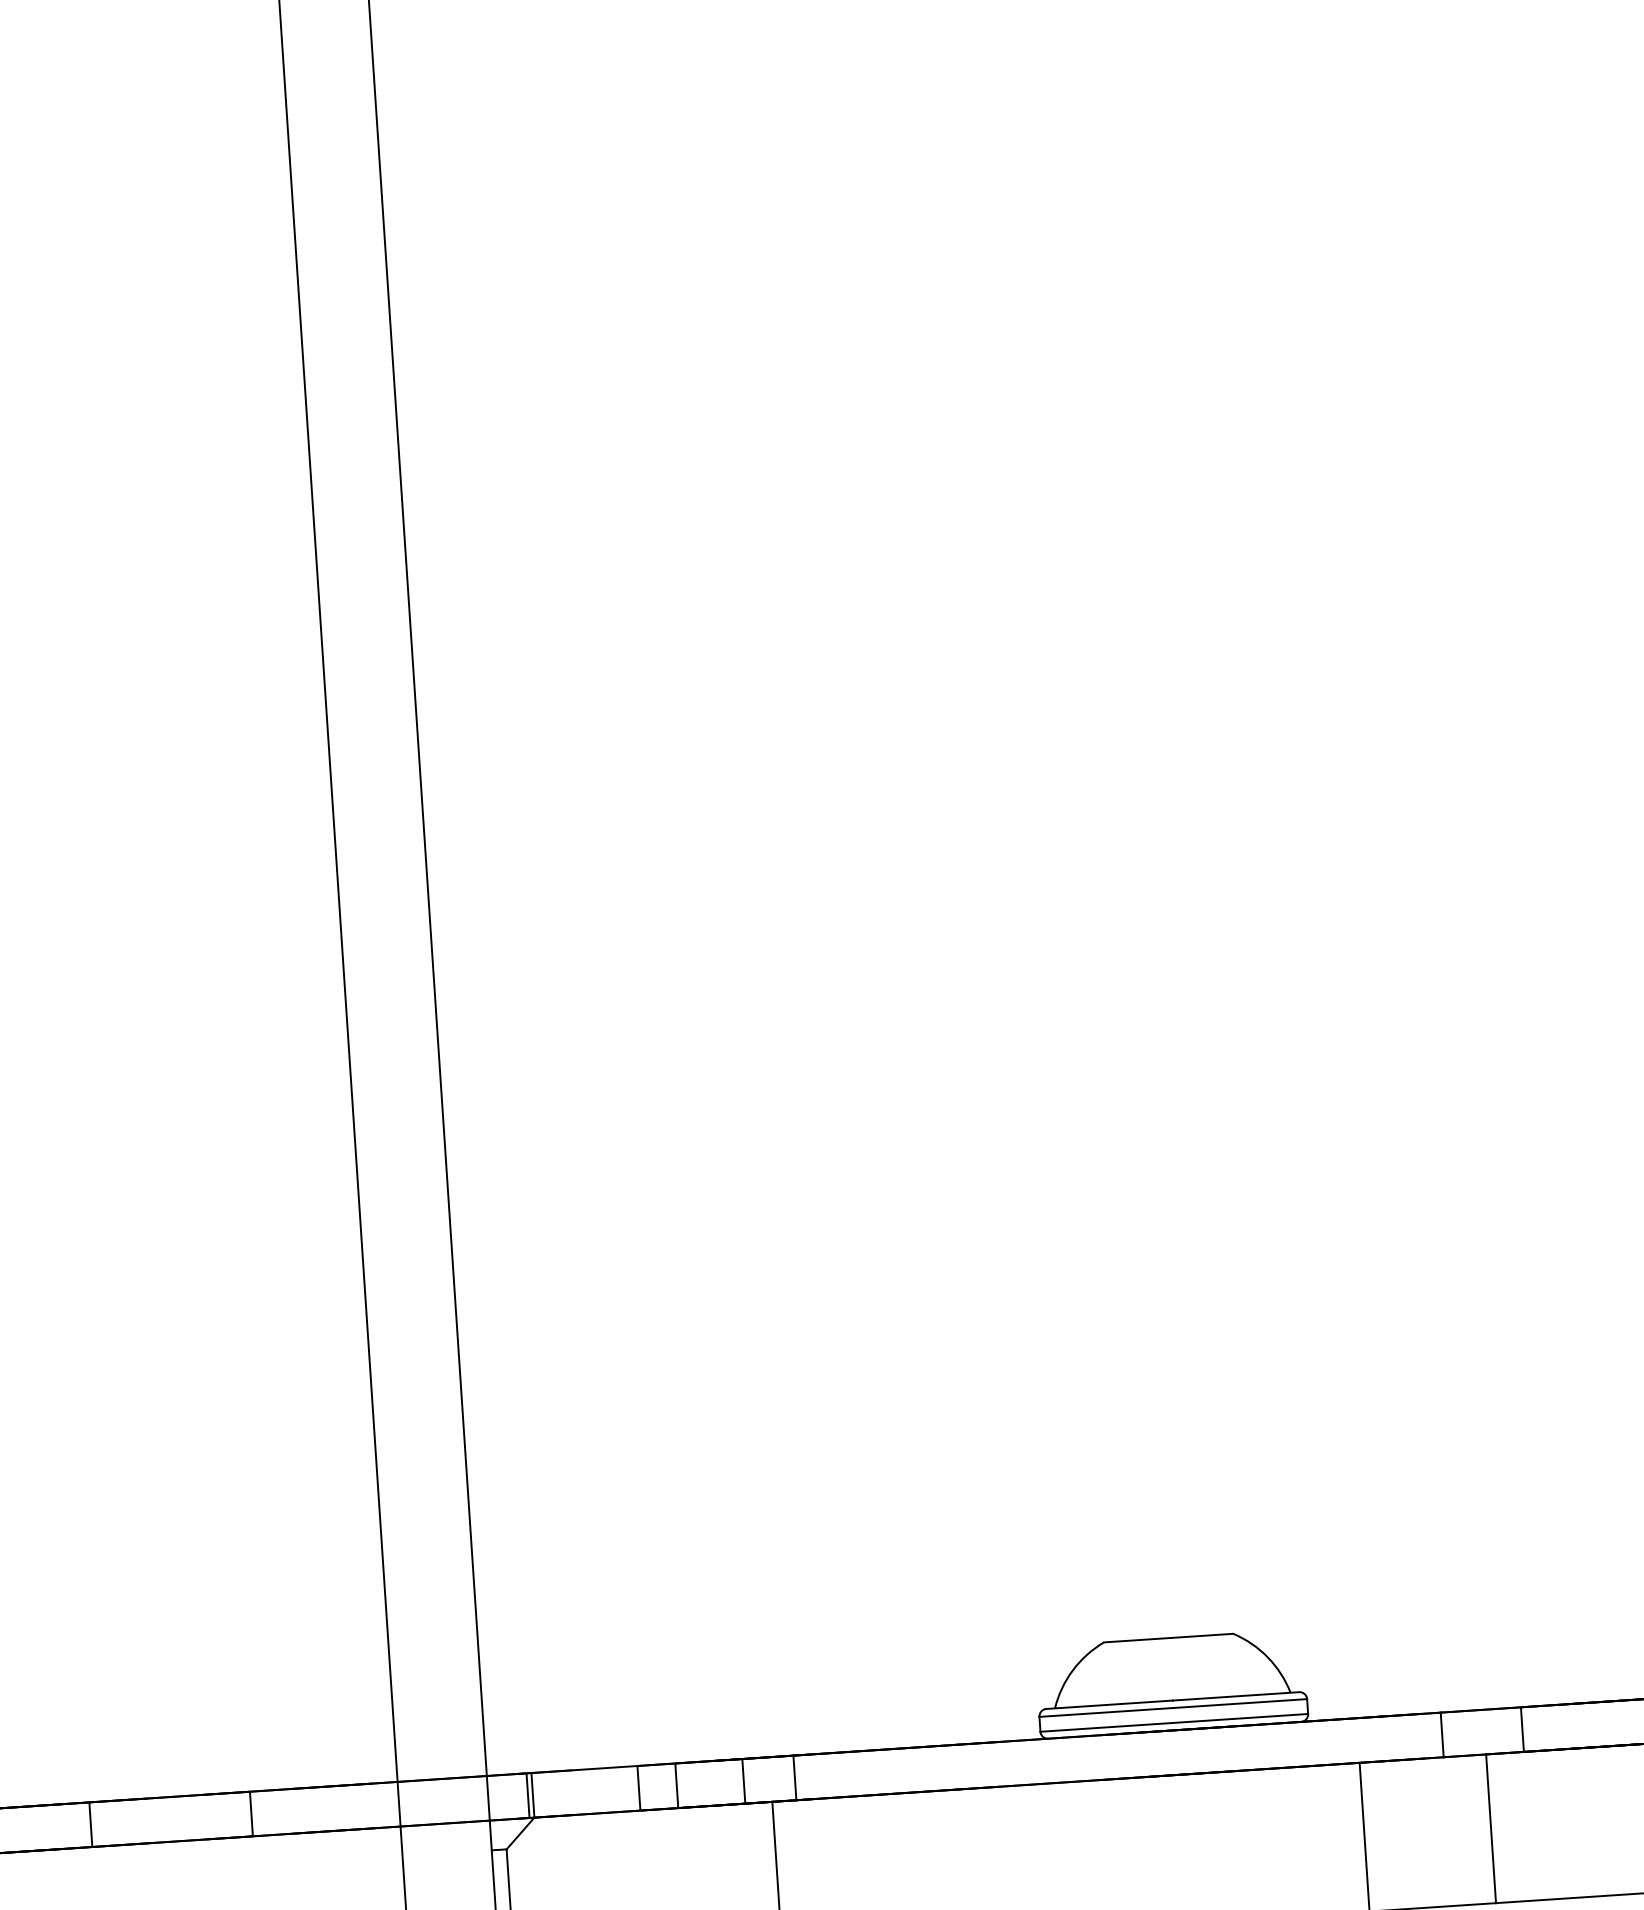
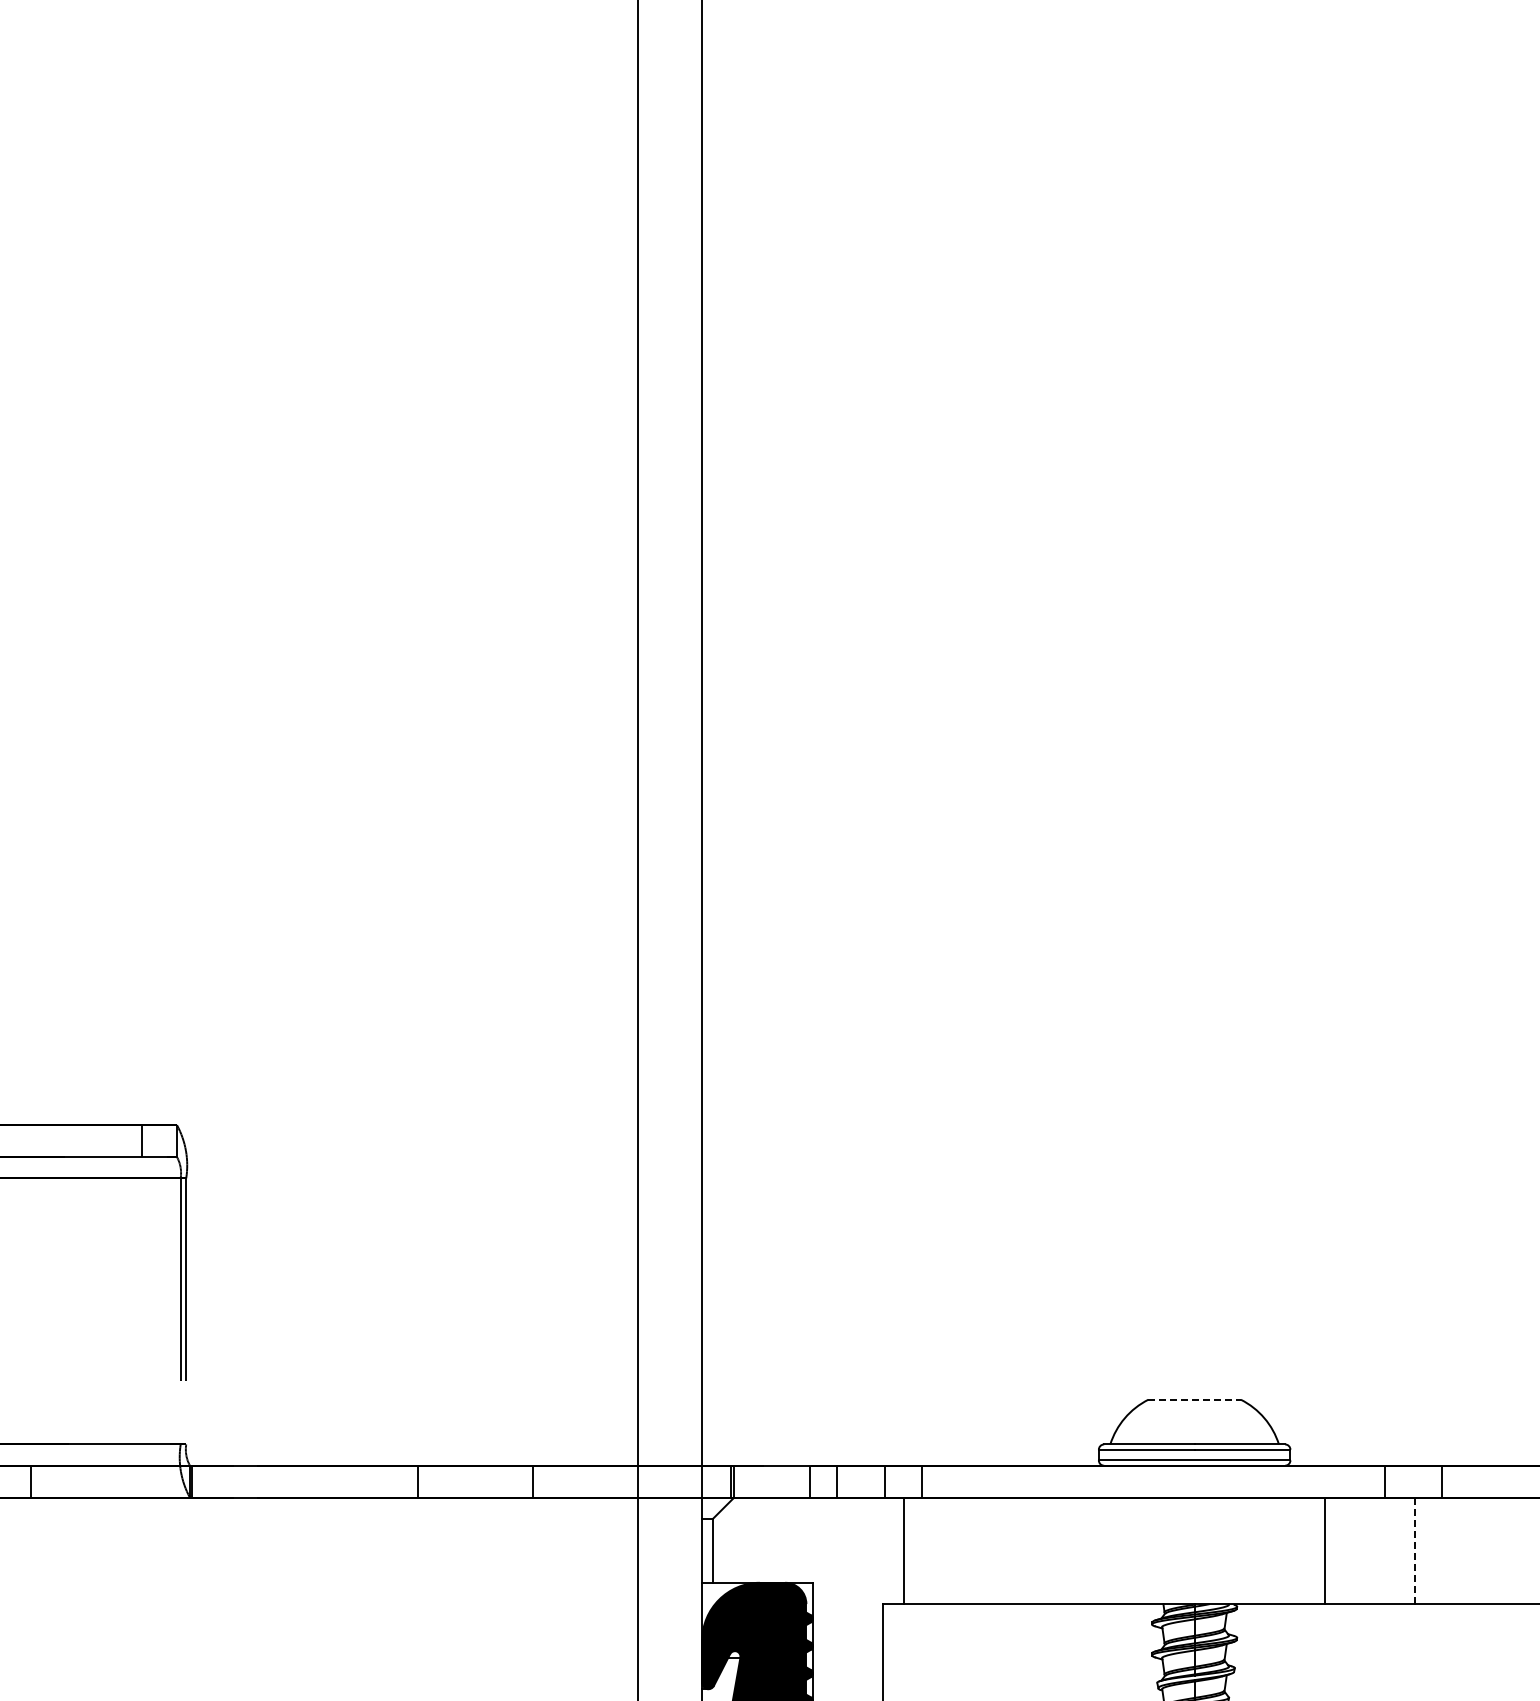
line: (1169, 1637) -> (1195, 1399), solid -> dashed
line: (1491, 1828) -> (1415, 1550), solid -> dashed

